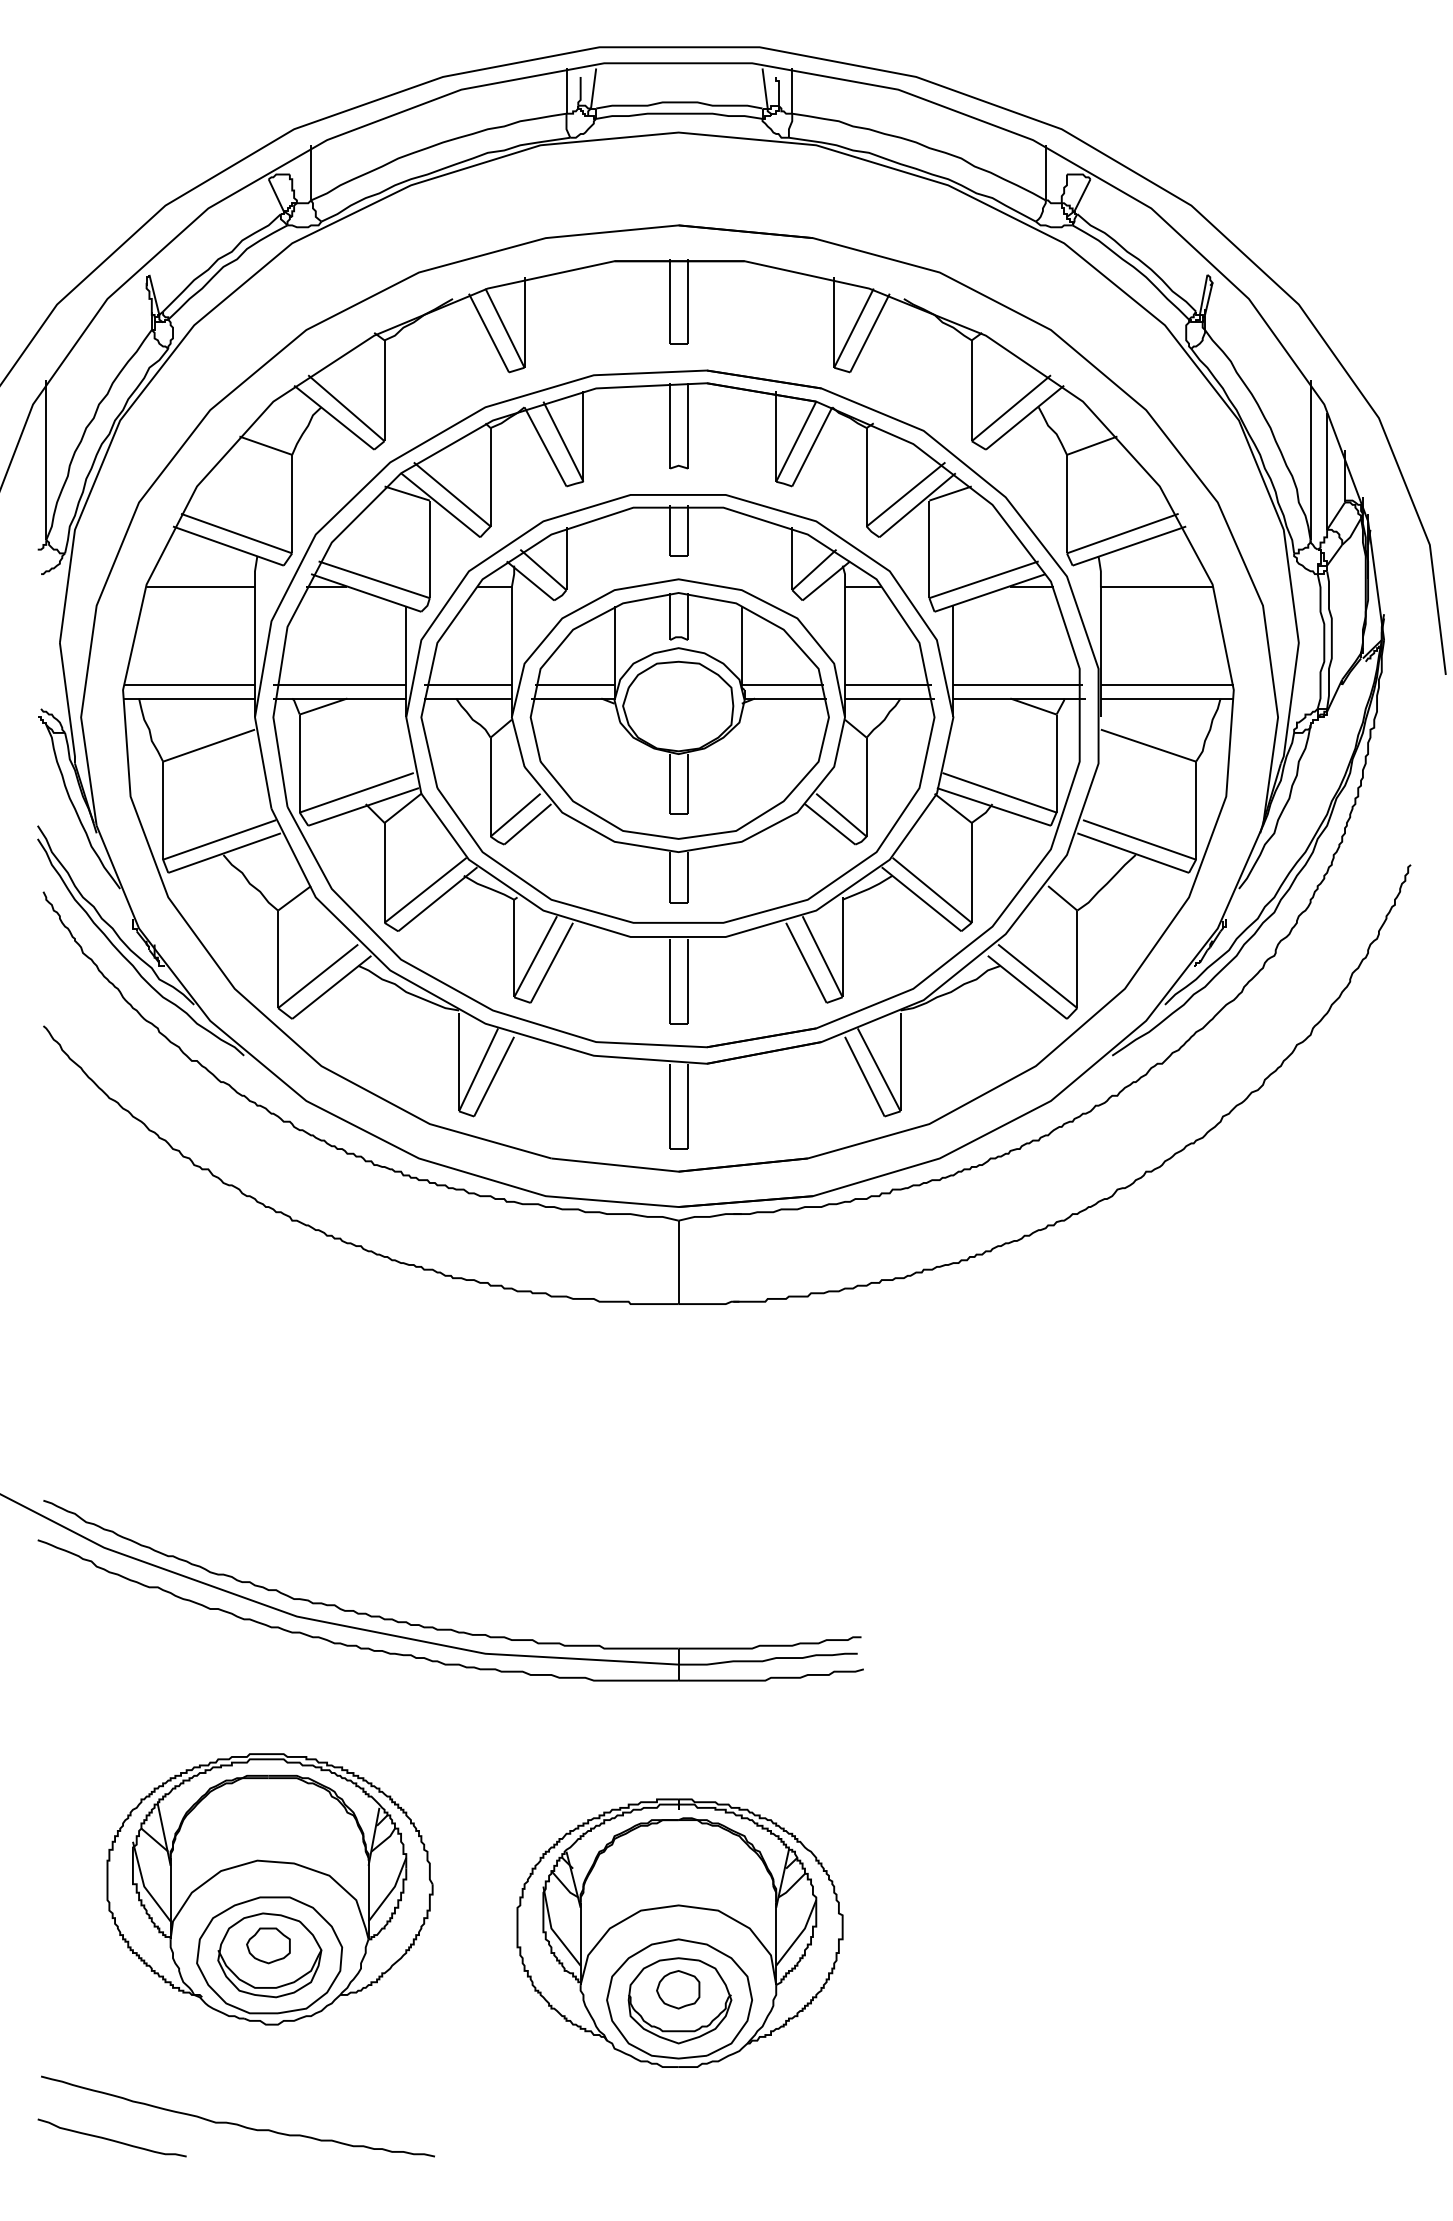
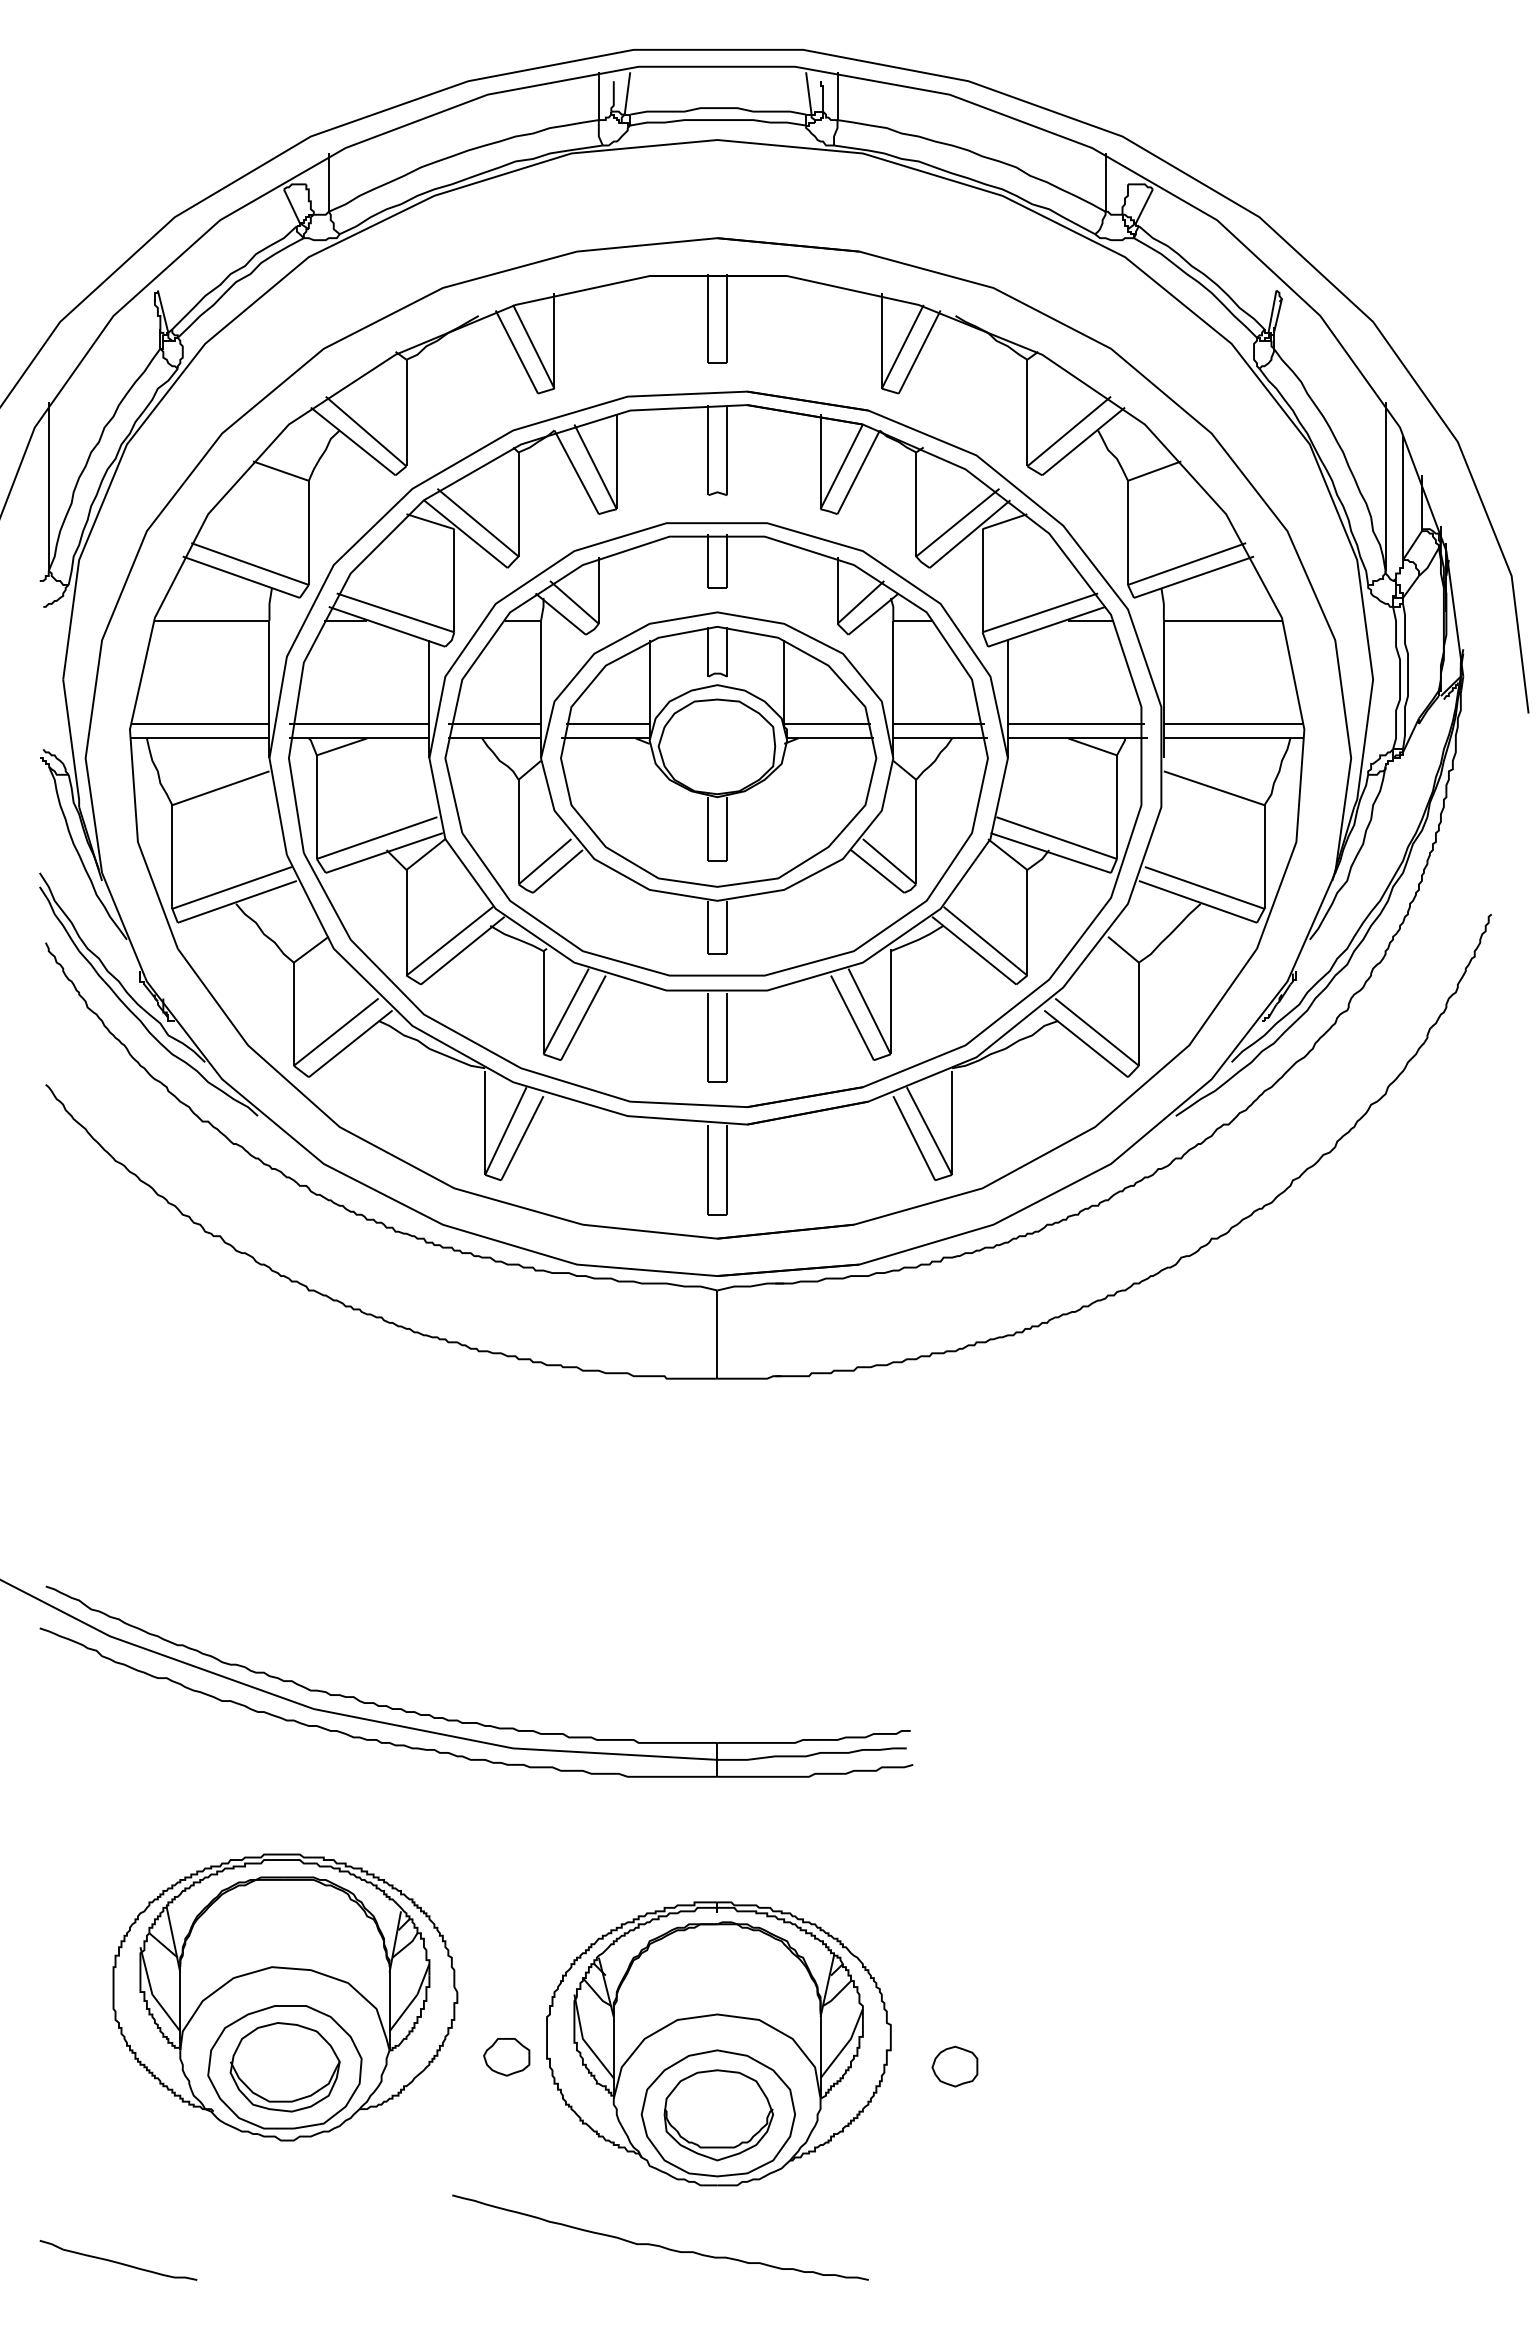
part: (268, 1946) -> (506, 2057), moved
part: (677, 1989) -> (954, 2066), moved
curve: (235, 2122) -> (657, 2244), moved

